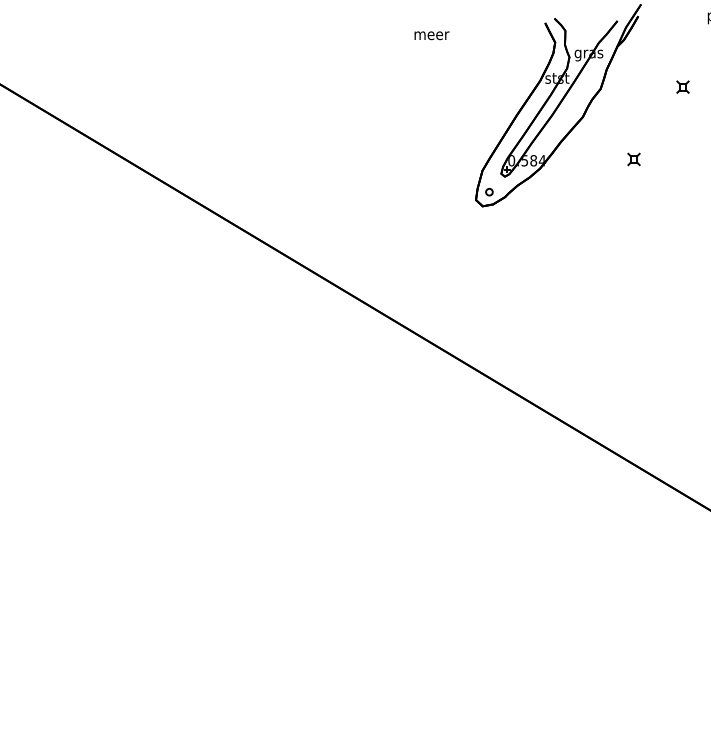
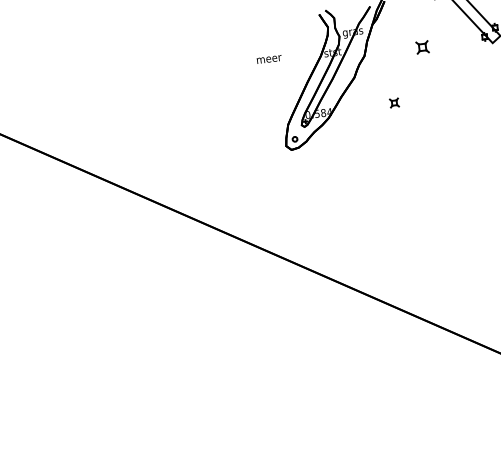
text: (431, 35) -> (269, 59), moved
part: (682, 86) -> (422, 46), size x1.4

